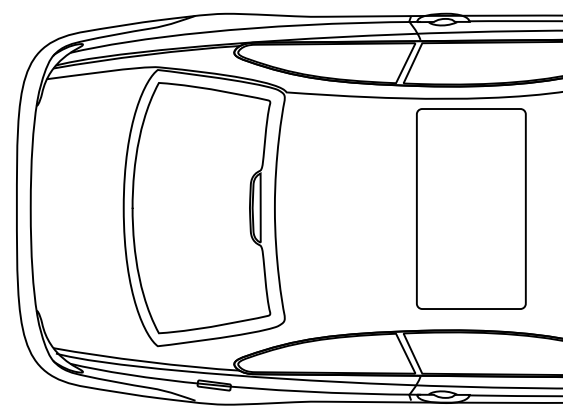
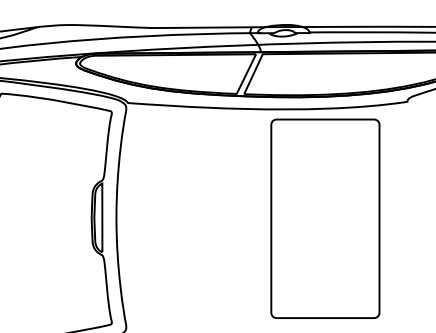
part: (471, 208) -> (325, 218), moved

